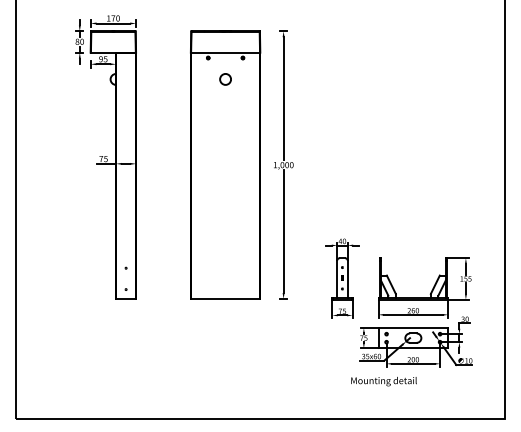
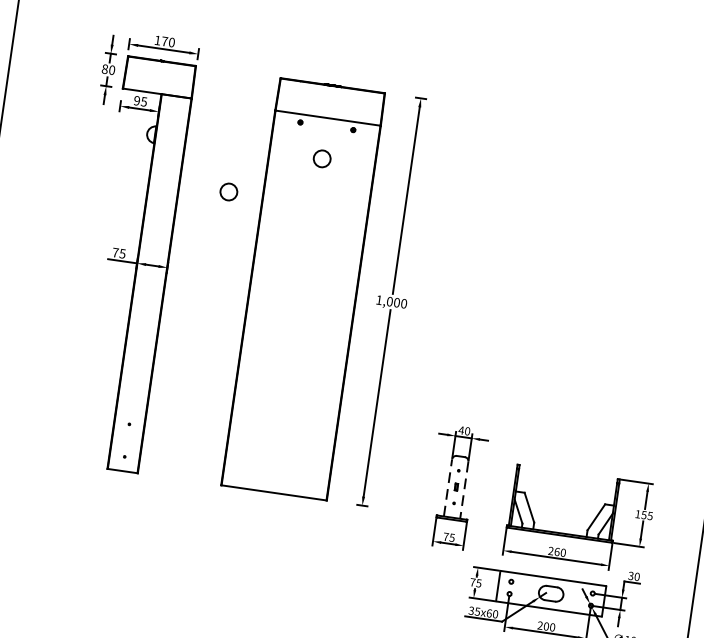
circle: (168, 109) -> (228, 192), added
line: (337, 279) -> (448, 487), solid -> dashed
line: (347, 279) -> (463, 490), solid -> dashed

